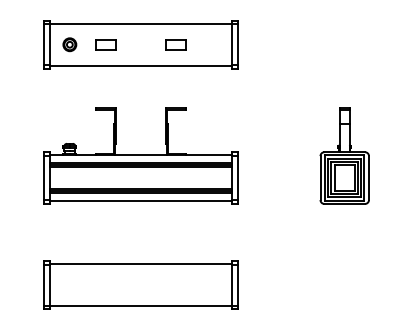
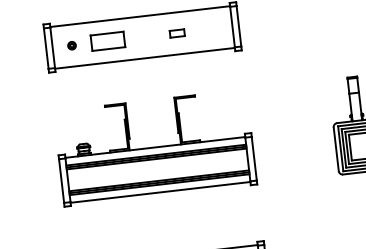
part: (69, 44) -> (71, 45), size x0.6
part: (105, 44) -> (107, 41), size x1.6
part: (175, 44) -> (176, 33), size x0.7

